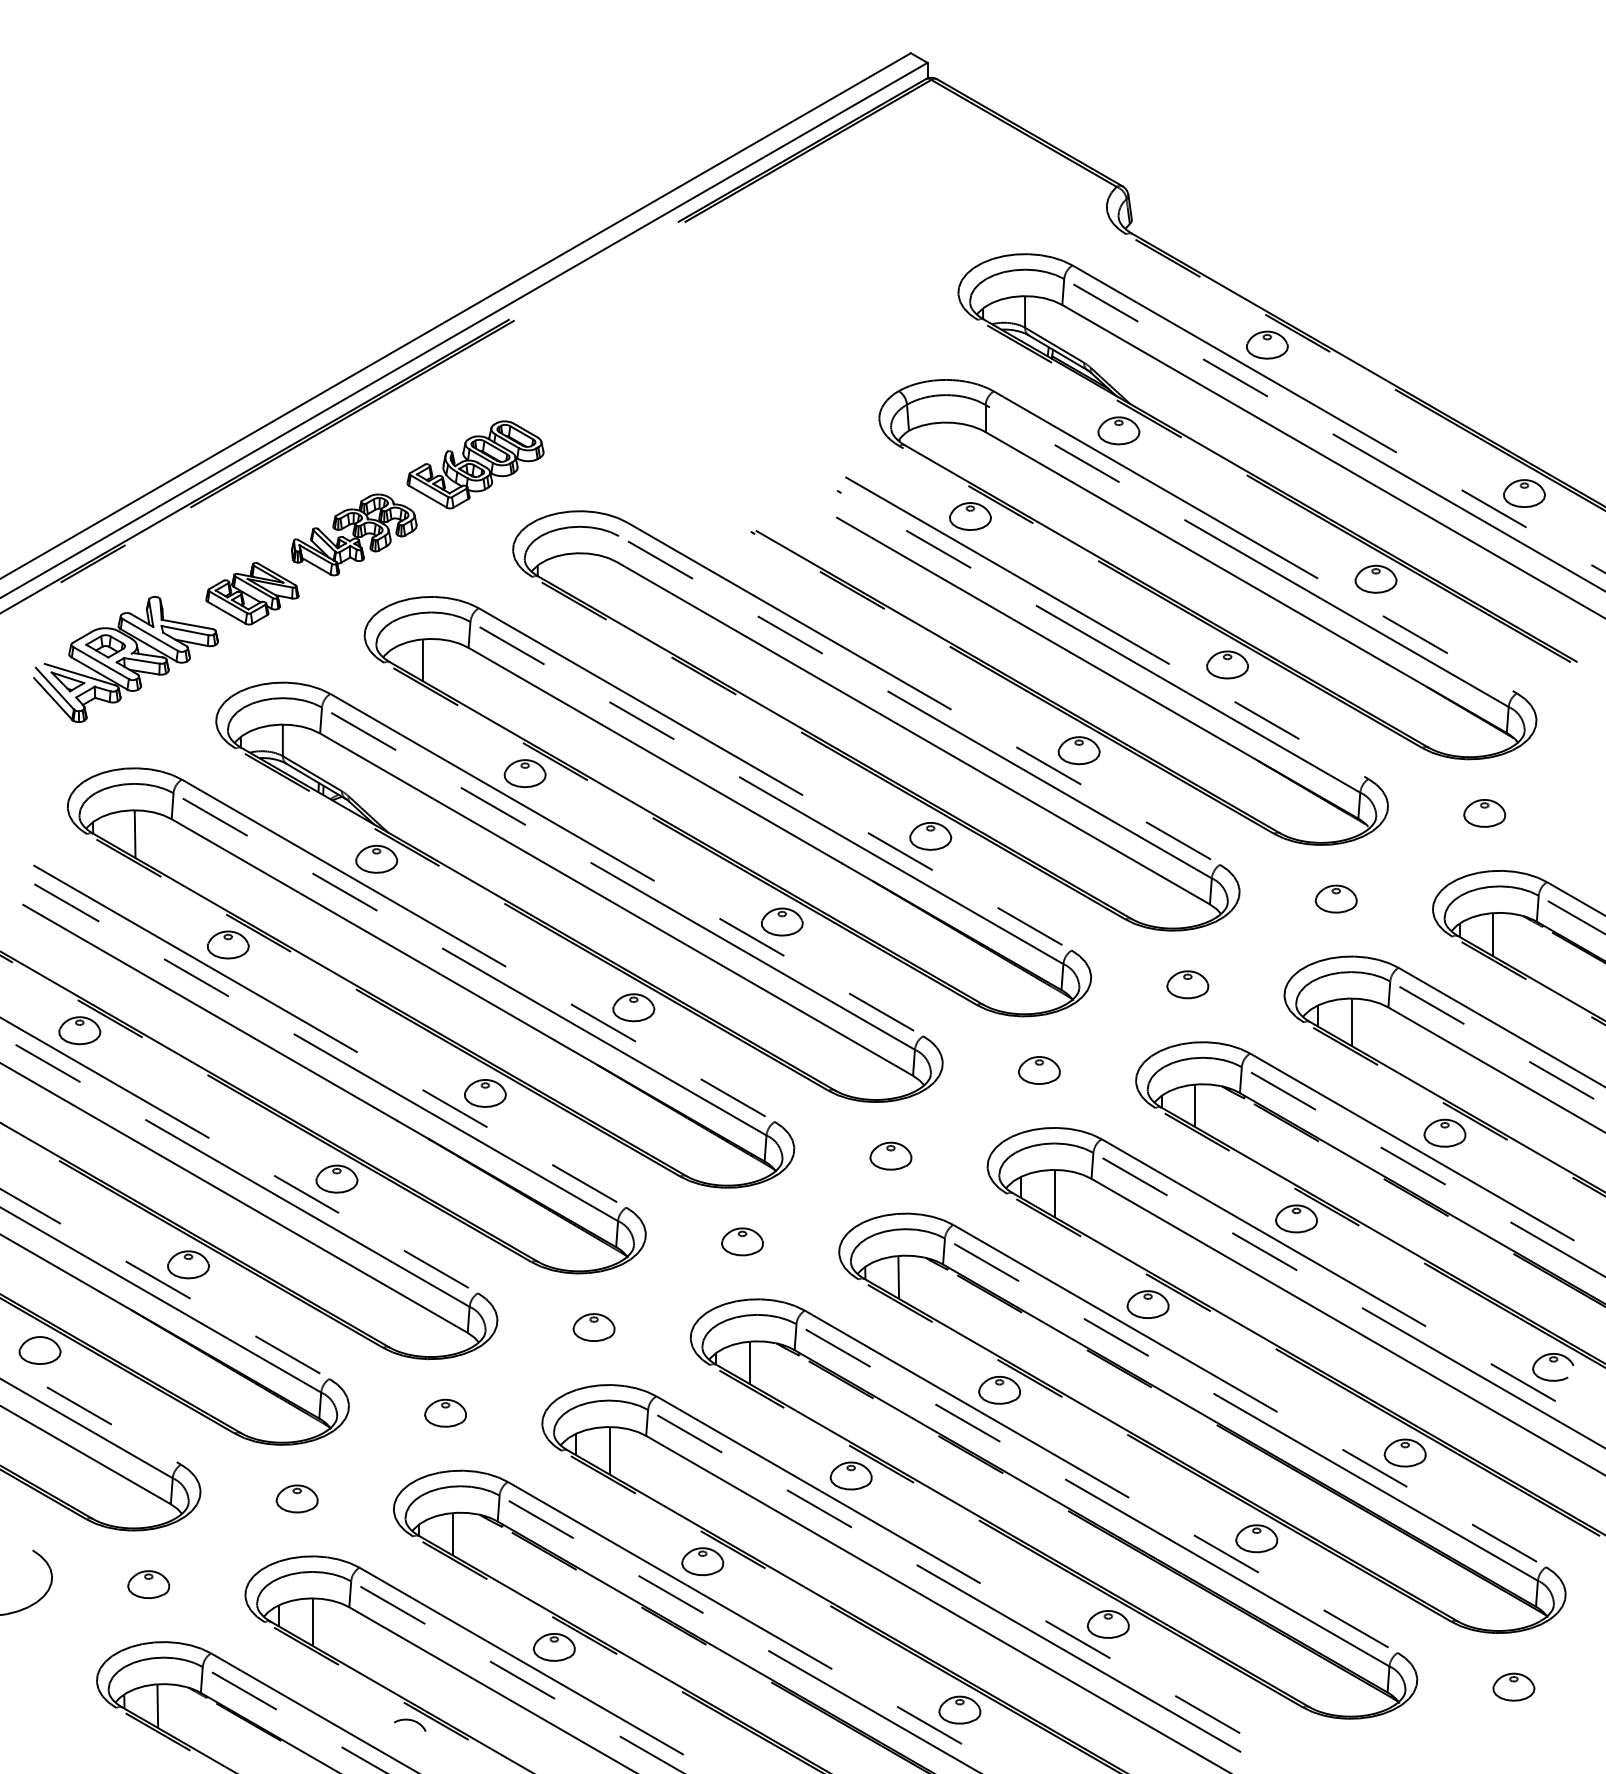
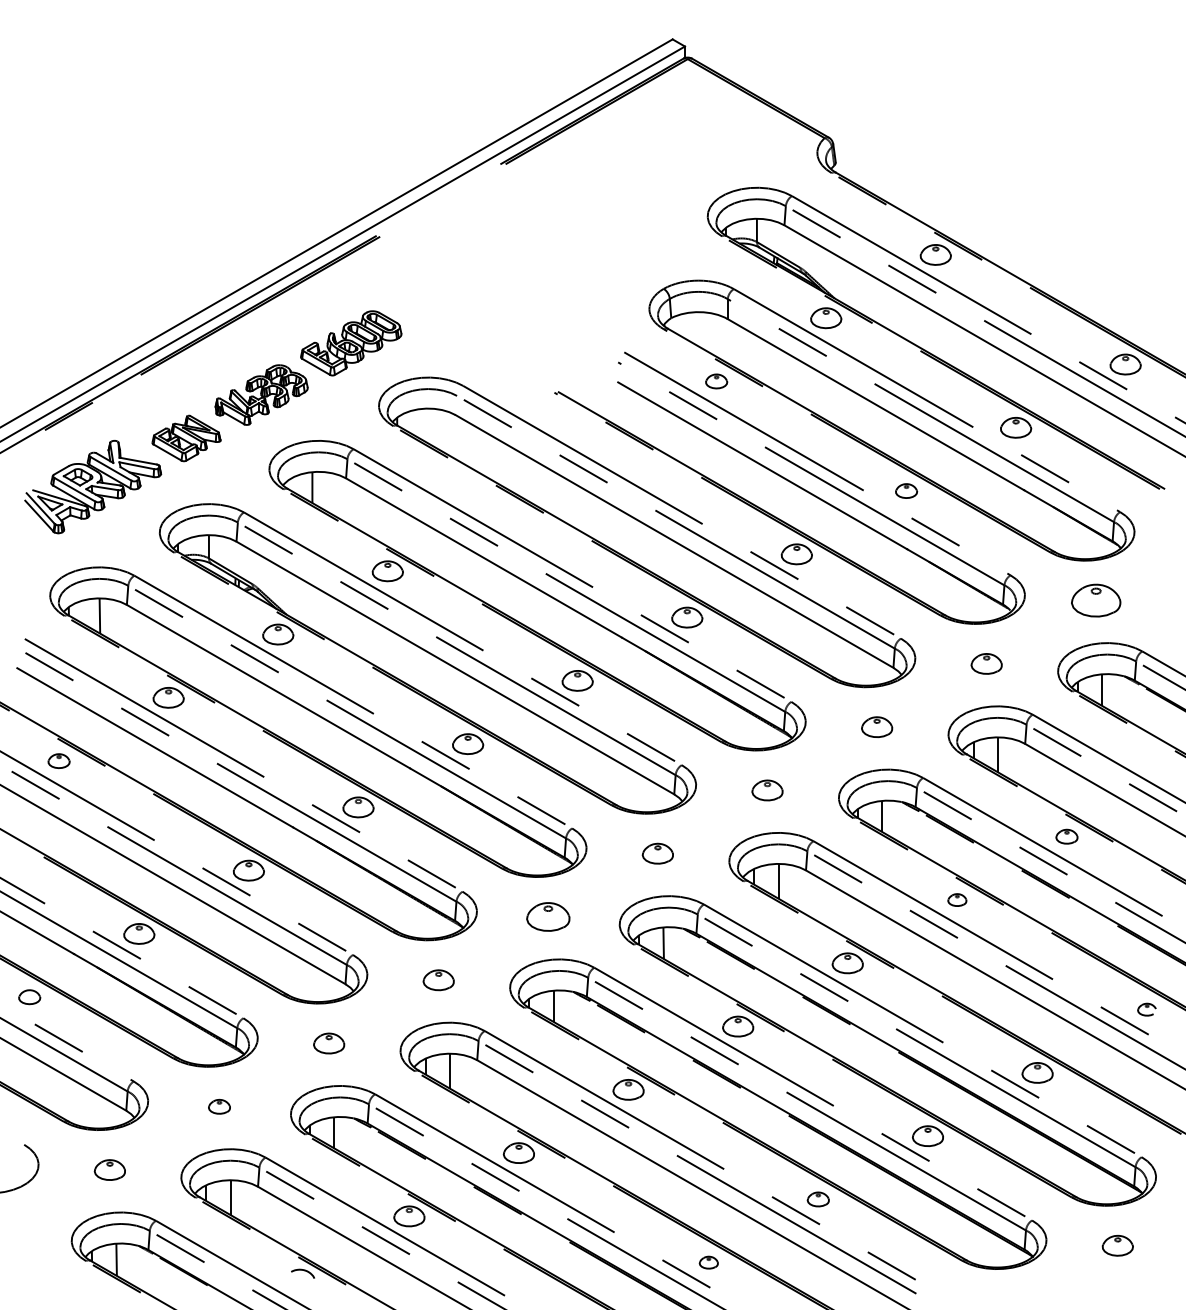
part: (970, 516) -> (716, 381), size x0.7
part: (1227, 664) -> (906, 490), size x0.7
part: (1484, 813) -> (1096, 600), size x1.6
part: (79, 1030) -> (58, 760), size x0.7
part: (1444, 1132) -> (1066, 836), size x0.7
part: (1296, 1218) -> (957, 899), size x0.6
part: (742, 1241) -> (548, 916), size x1.4
part: (39, 1350) -> (29, 997), size x0.7
part: (1553, 1367) -> (1147, 1009), size x0.6
part: (296, 1498) -> (219, 1106), size x0.7
part: (1107, 1624) -> (817, 1199), size x0.7
part: (959, 1709) -> (708, 1262), size x0.6

